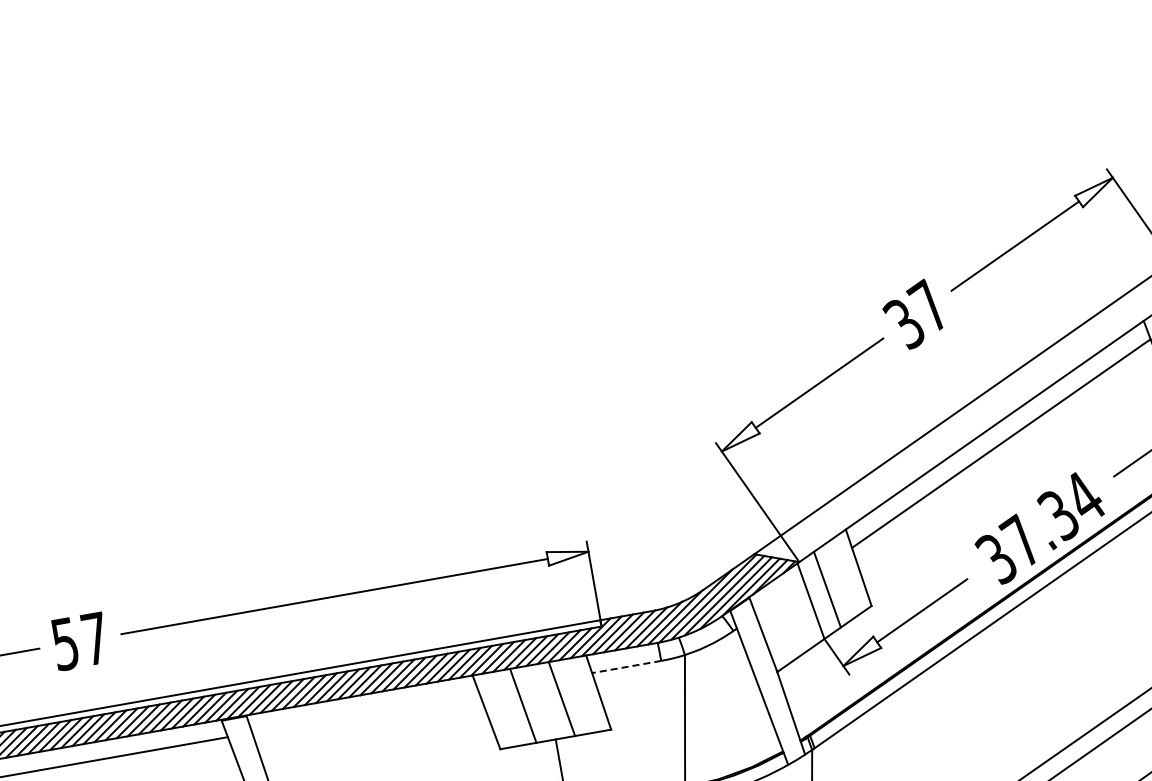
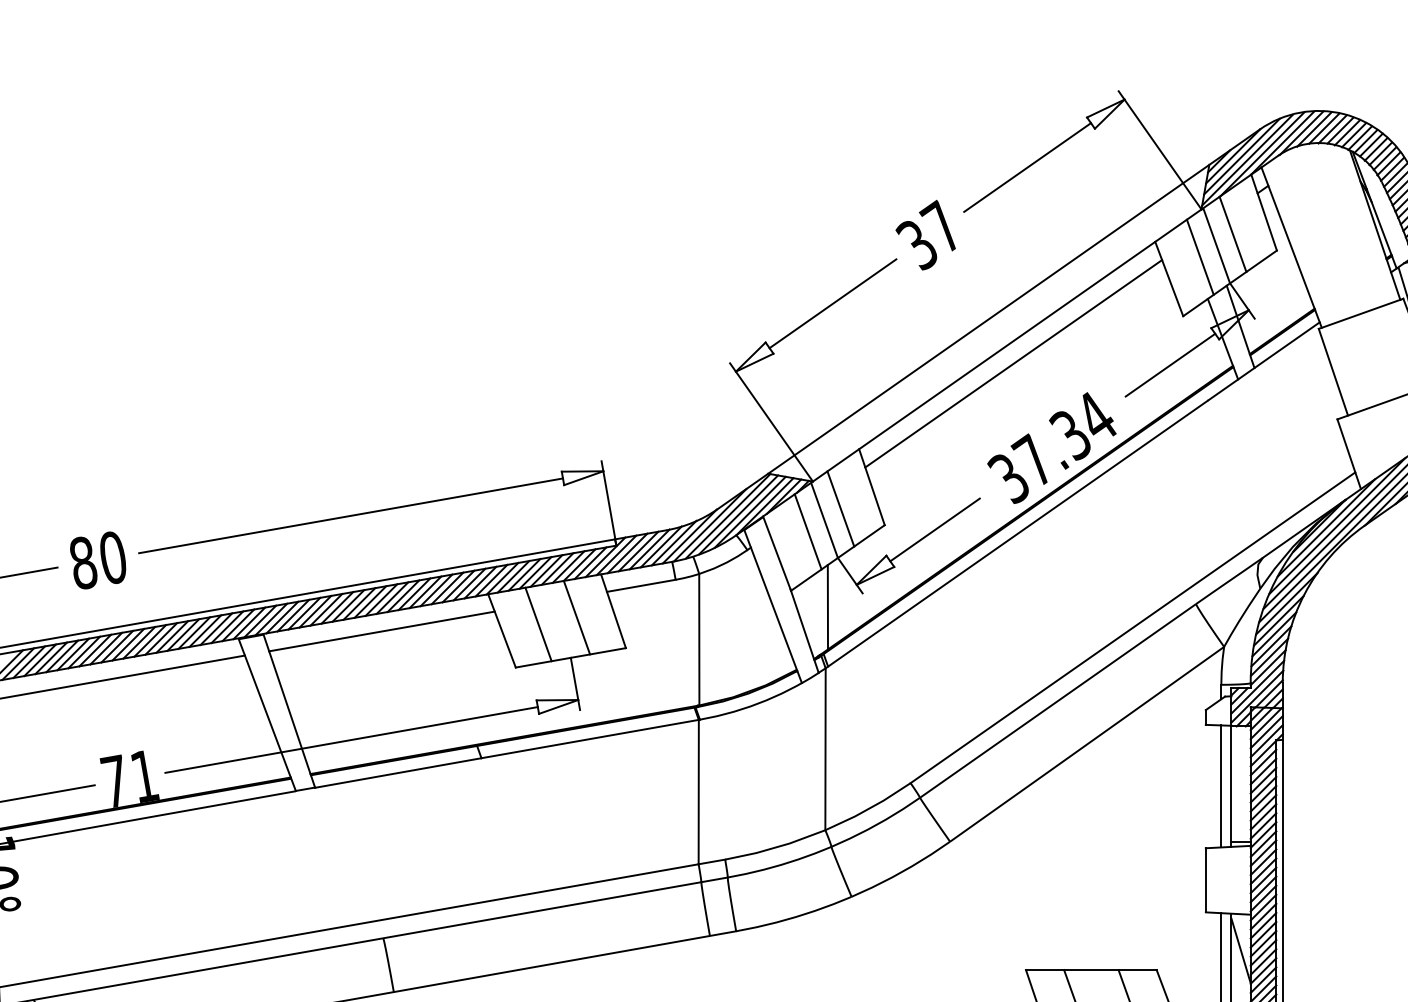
line: (793, 612) -> (807, 531), added
text: (79, 640) -> (97, 559), 57 -> 80
line: (626, 666) -> (641, 585), dashed -> solid
line: (813, 688) -> (827, 607), added
line: (365, 712) -> (381, 631), added

